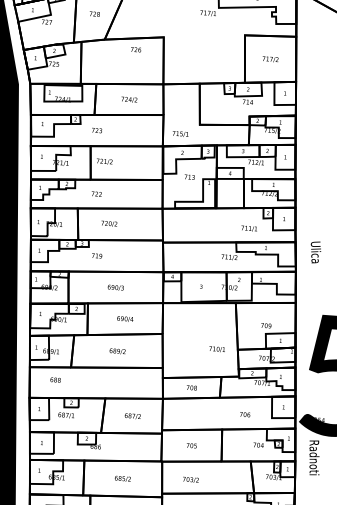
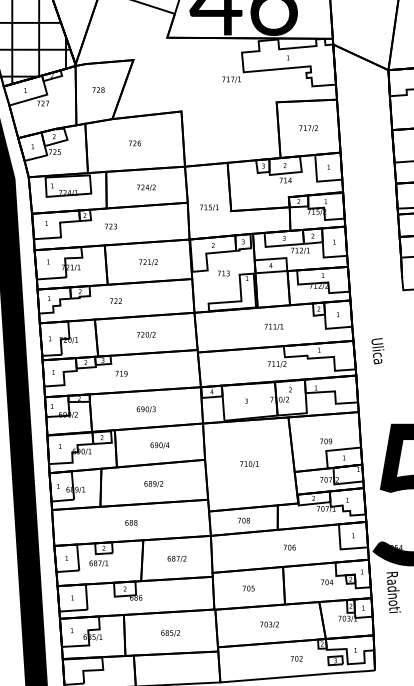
text: (135, 49) -> (134, 143), moved
text: (180, 133) -> (209, 207), moved
text: (104, 161) -> (148, 262), moved
text: (109, 223) -> (146, 334), moved
text: (248, 228) -> (273, 326), moved
text: (217, 349) -> (249, 464), moved
text: (55, 379) -> (131, 522), moved
text: (244, 414) -> (289, 547), moved
text: (190, 479) -> (269, 624), moved

